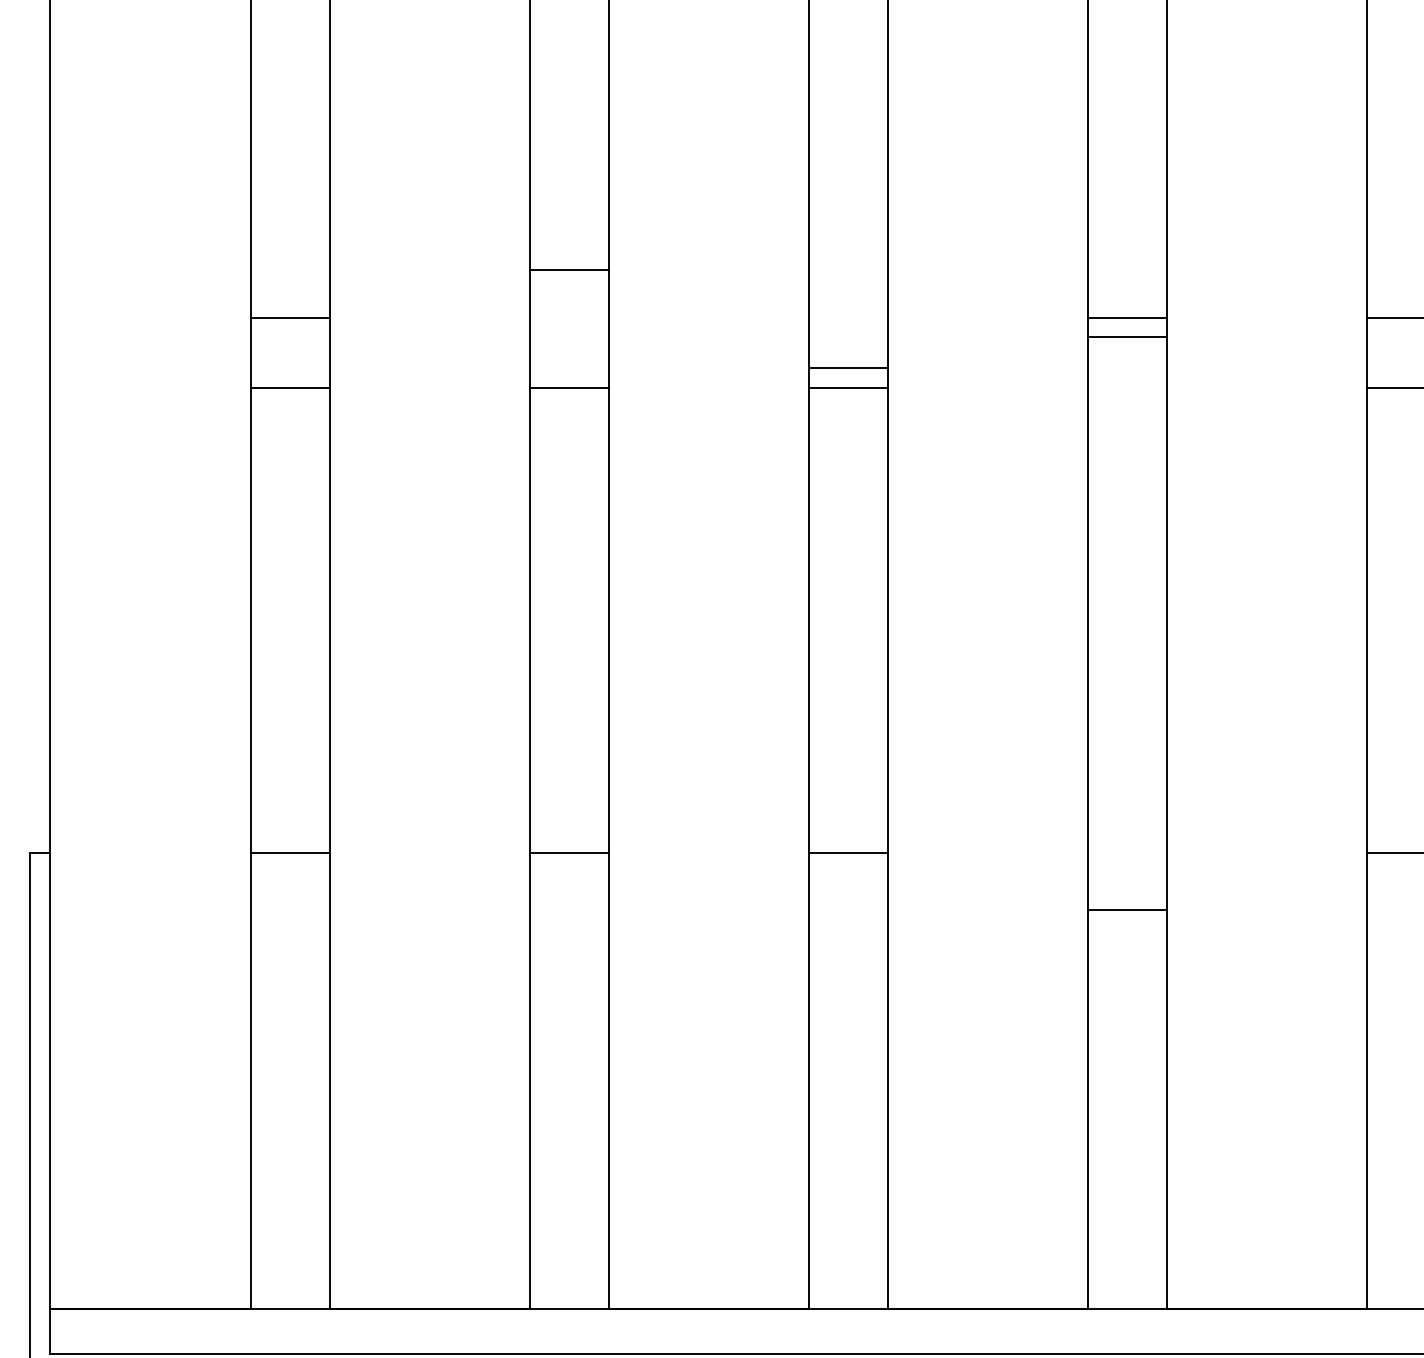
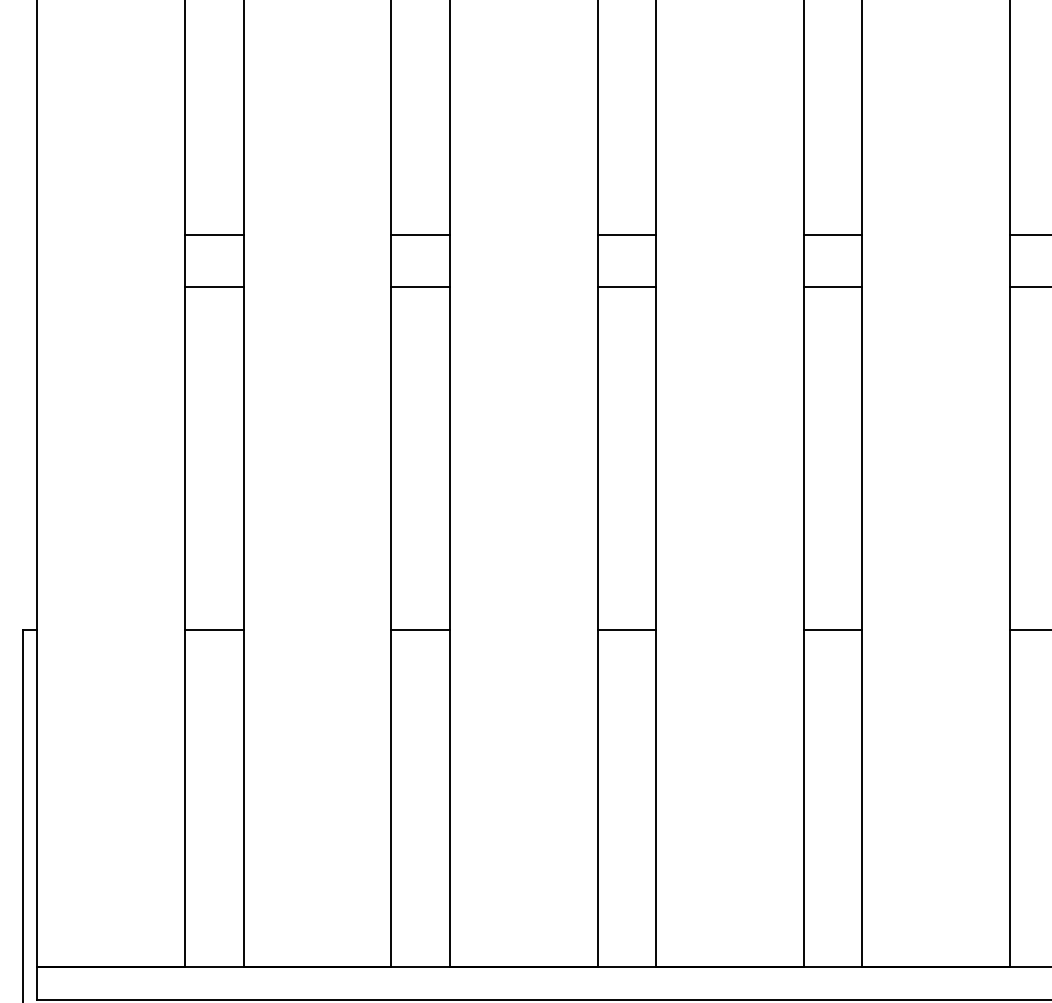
line: (568, 270) -> (420, 235), moved
line: (1127, 337) -> (832, 286), moved
line: (847, 368) -> (626, 235), moved
line: (1127, 910) -> (832, 630), moved

